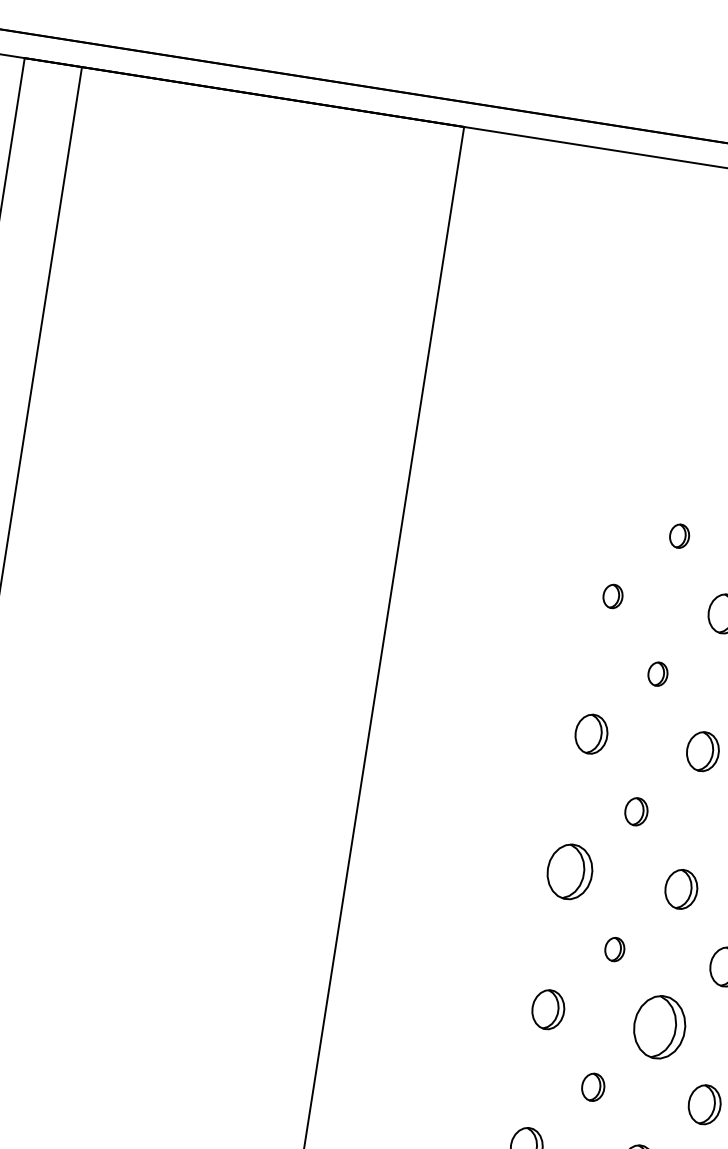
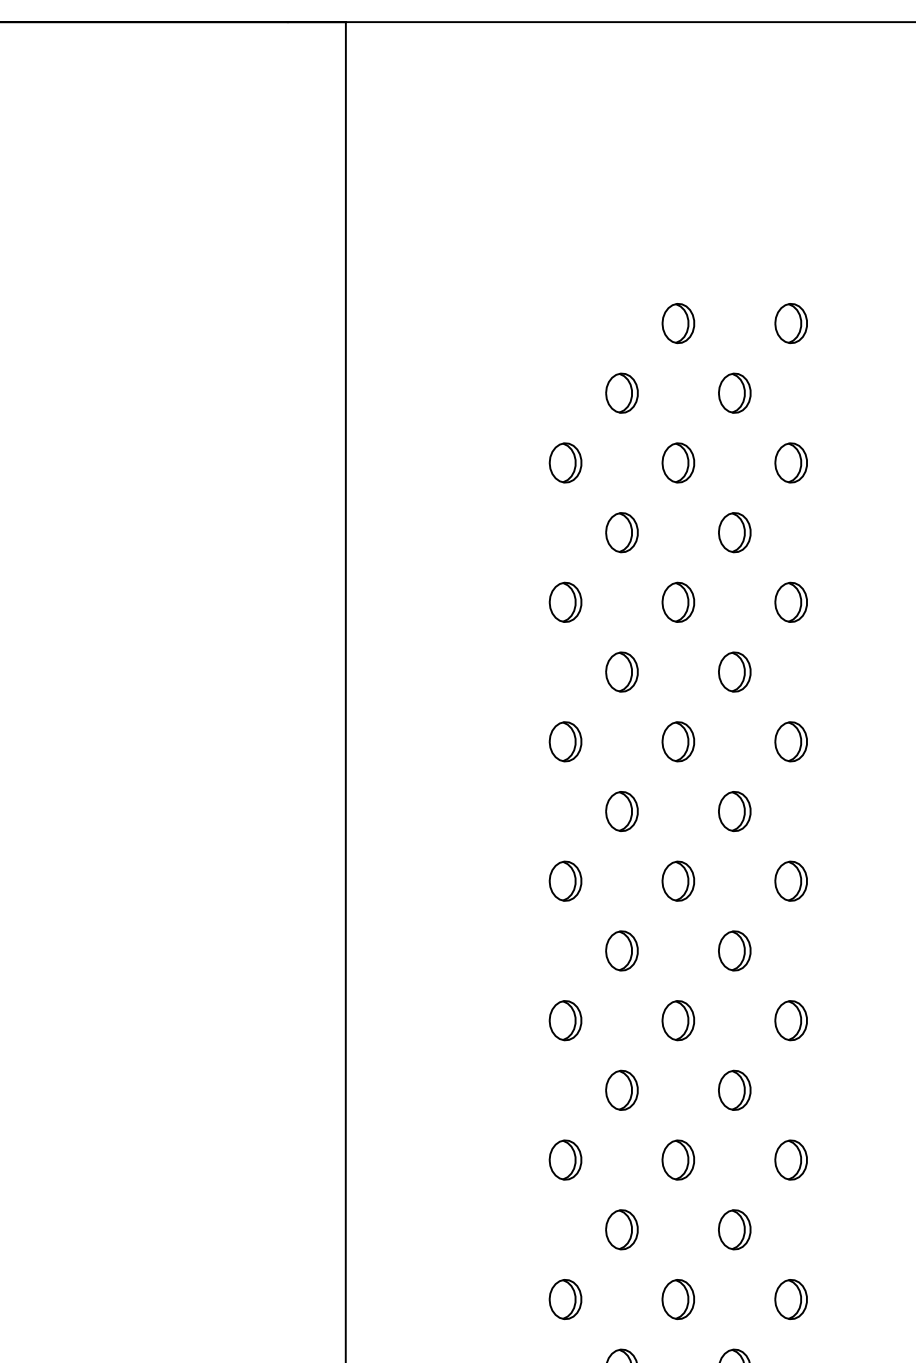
part: (679, 535) -> (621, 392), size x1.67
part: (613, 596) -> (565, 462), size x1.67
part: (657, 673) -> (621, 532), size x1.67
part: (636, 811) -> (621, 671), size x1.43
part: (569, 871) -> (565, 741), size x0.71
part: (614, 949) -> (621, 811), size x1.67
part: (659, 1026) -> (678, 880), size x0.62
part: (592, 1086) -> (621, 950), size x1.43

